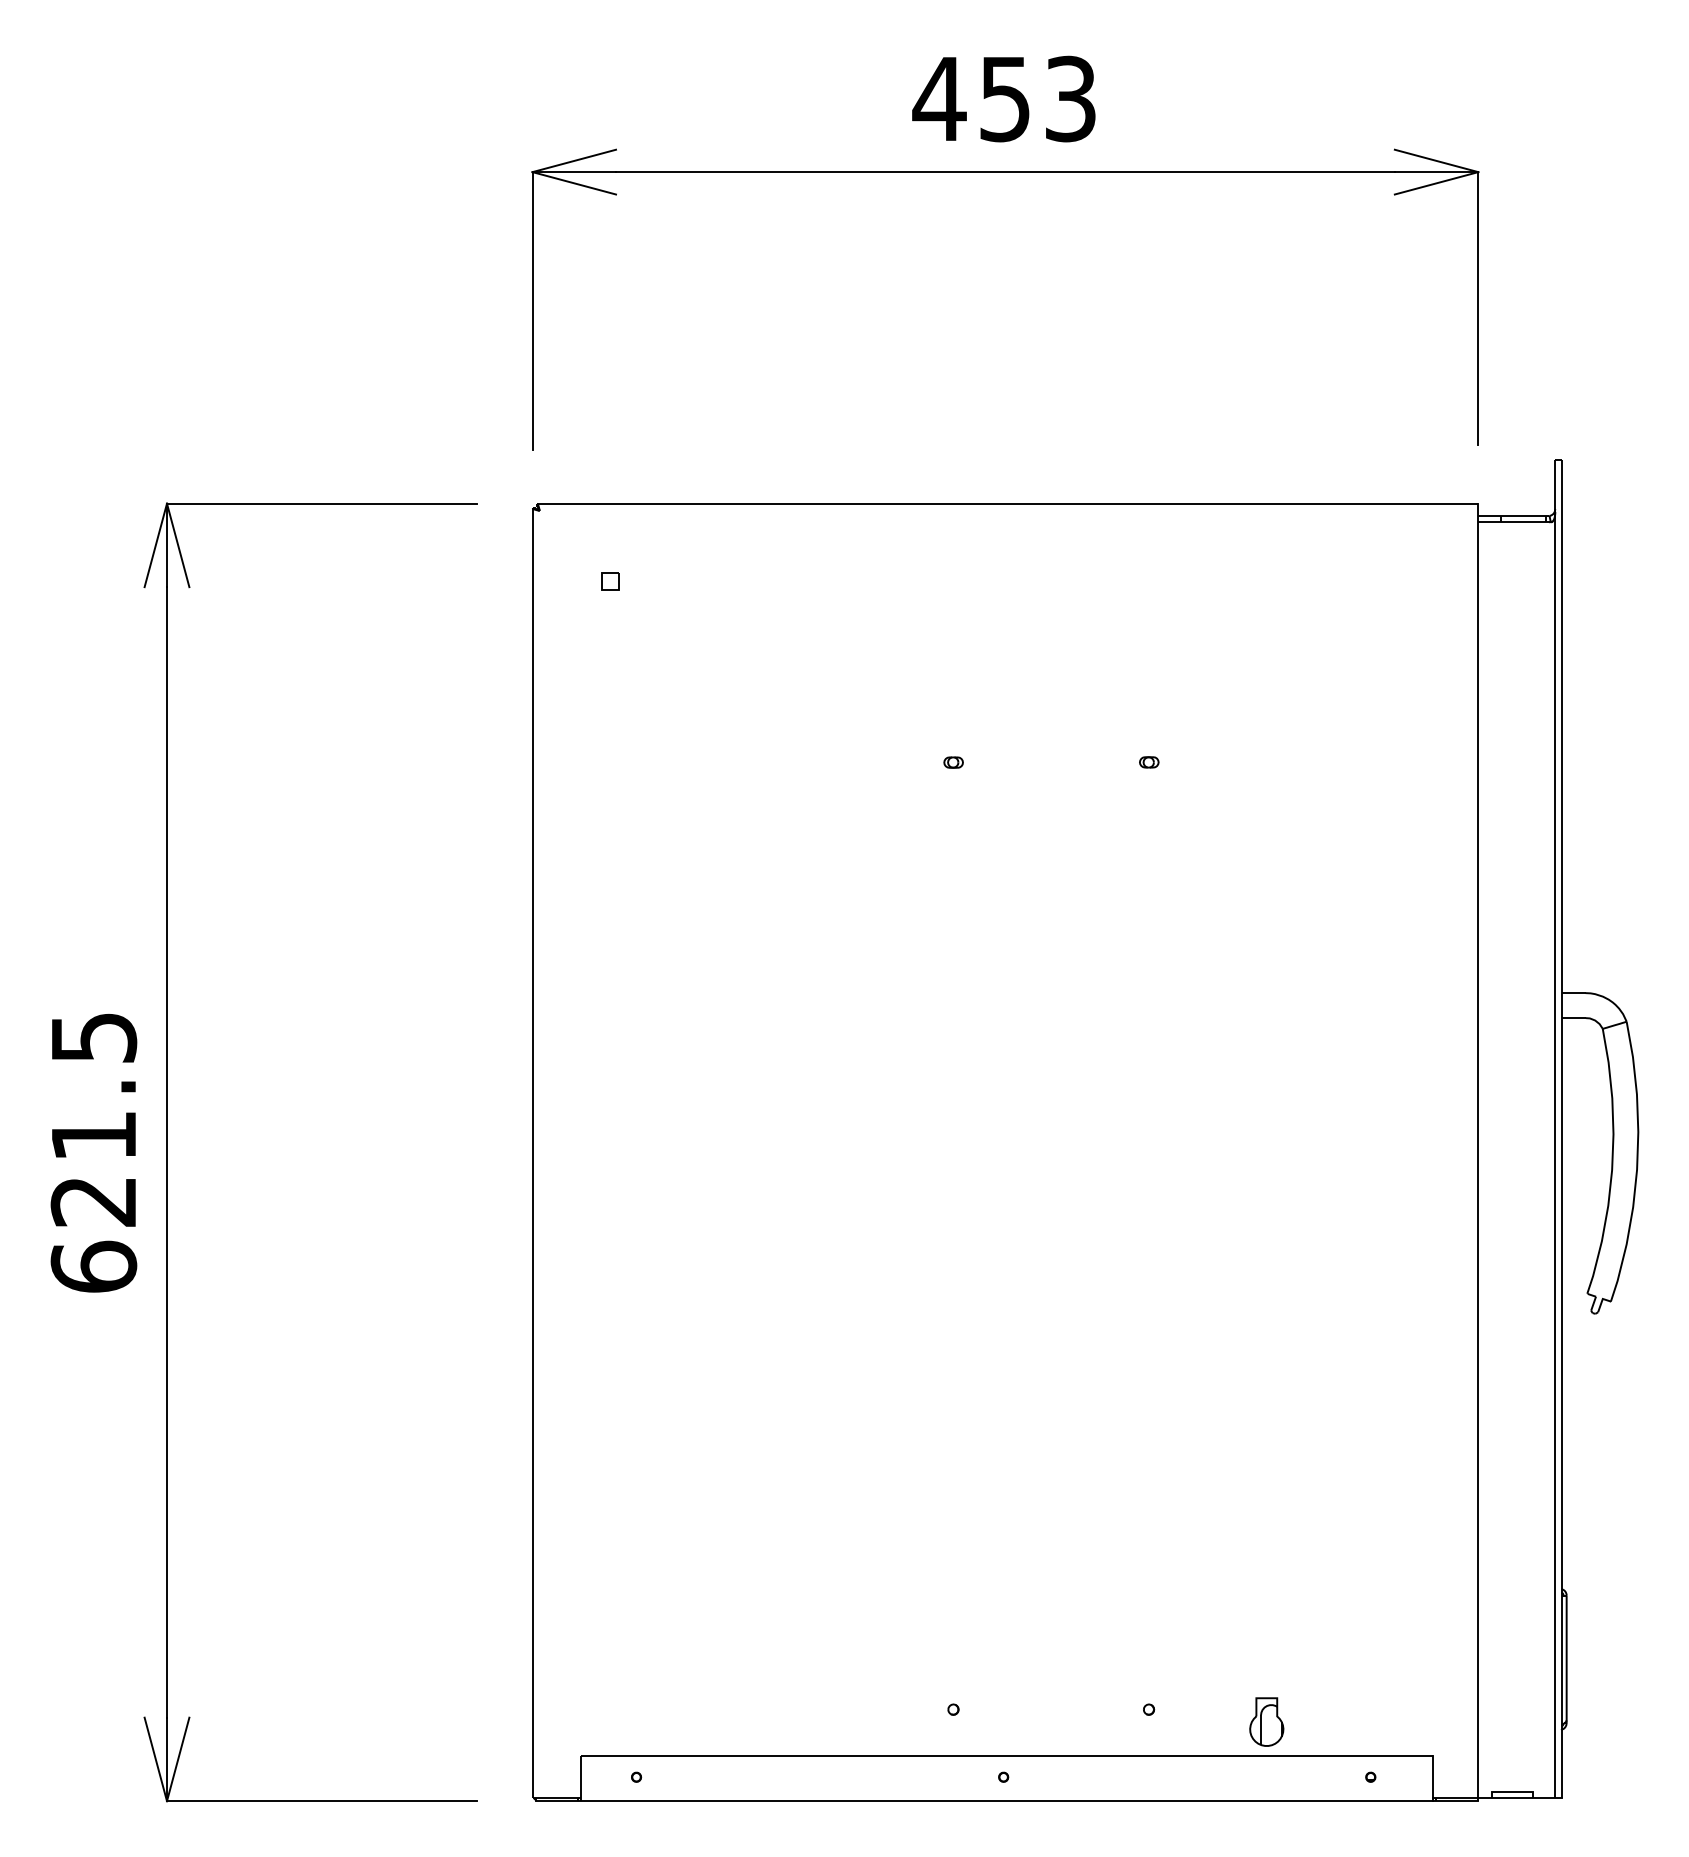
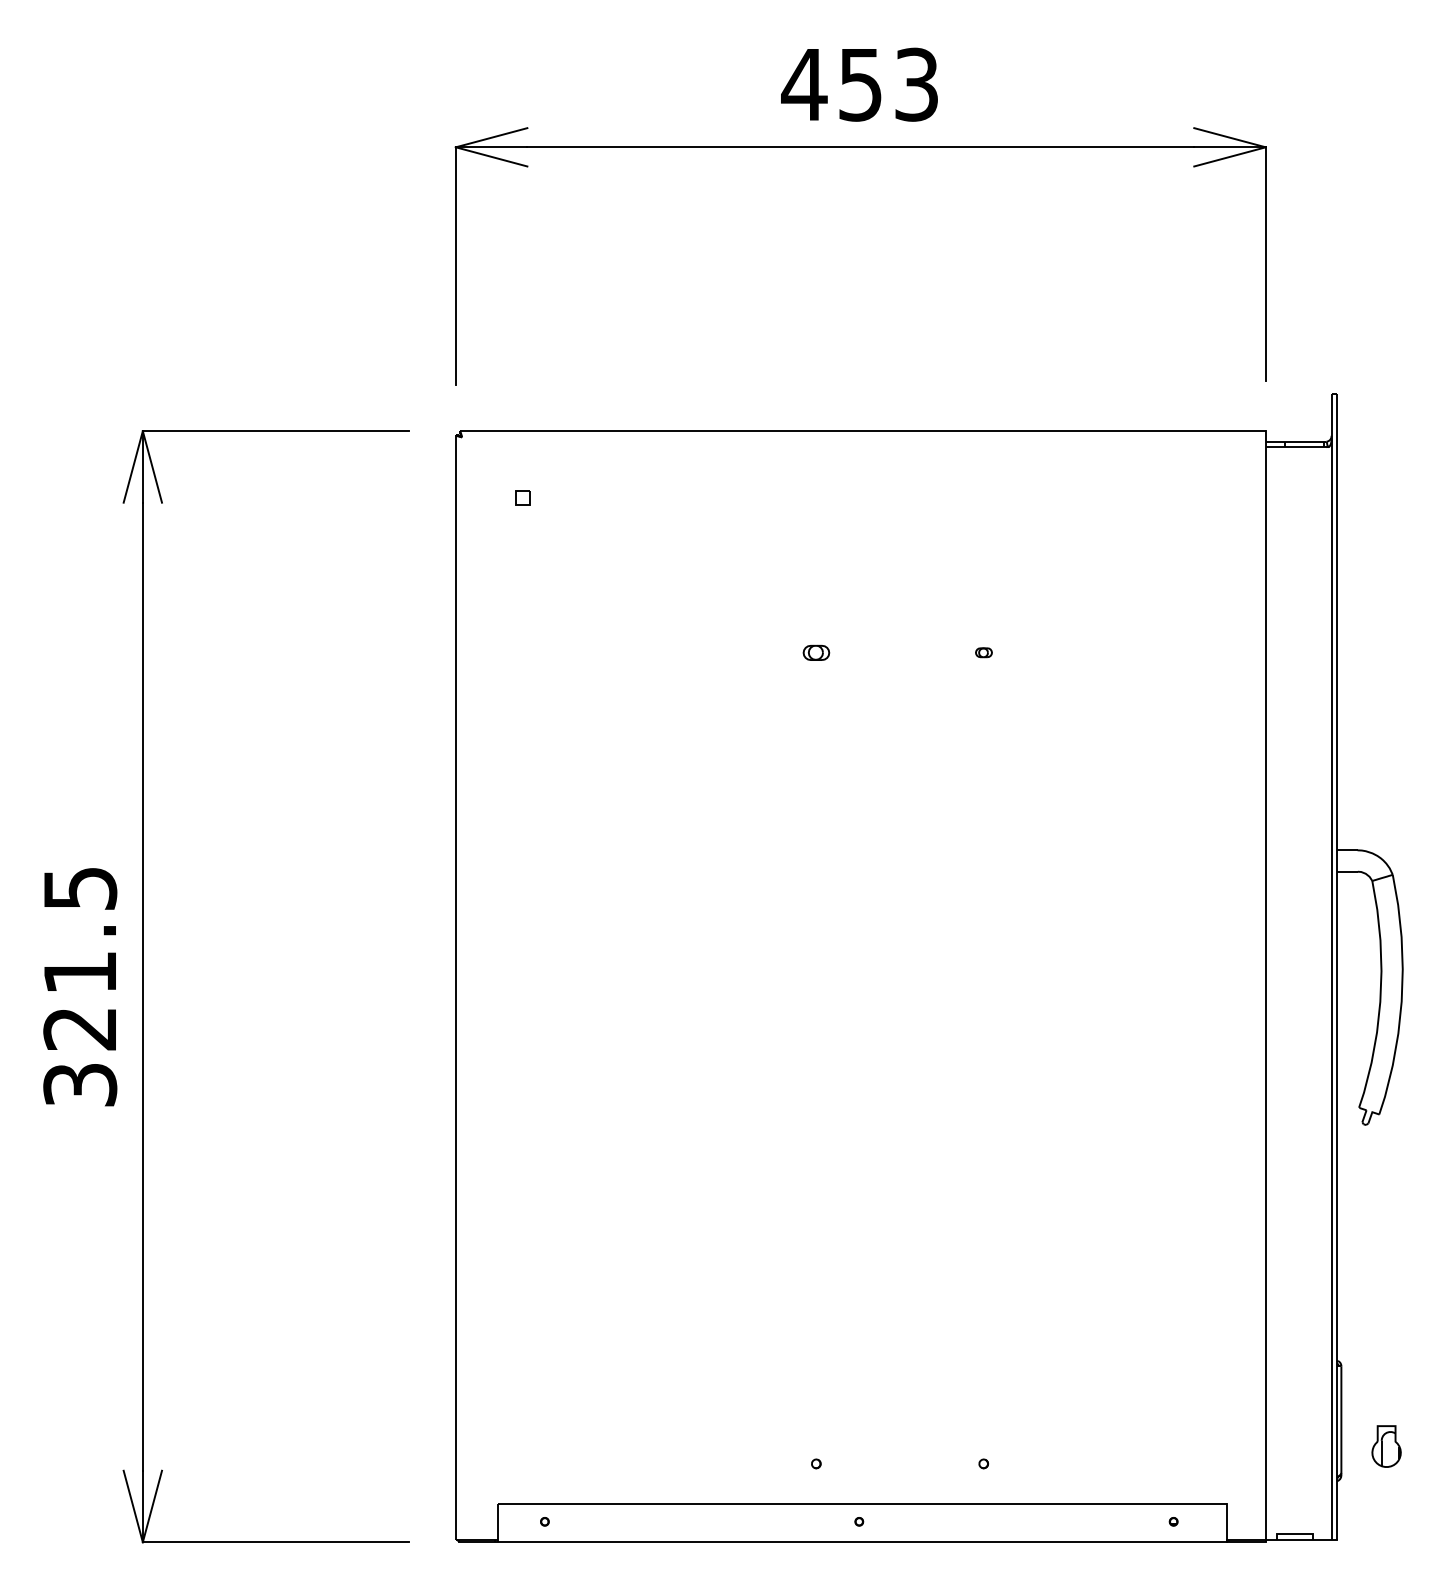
part: (953, 762) -> (816, 652), size x1.6
text: (94, 1266) -> (80, 1084), 621.5 -> 321.5
part: (1266, 1722) -> (1386, 1446), moved

